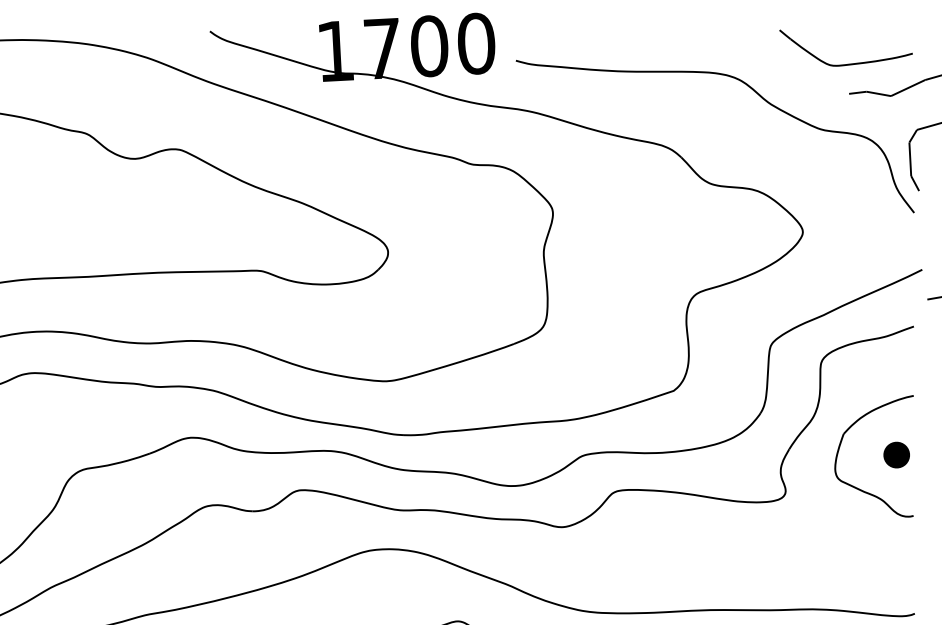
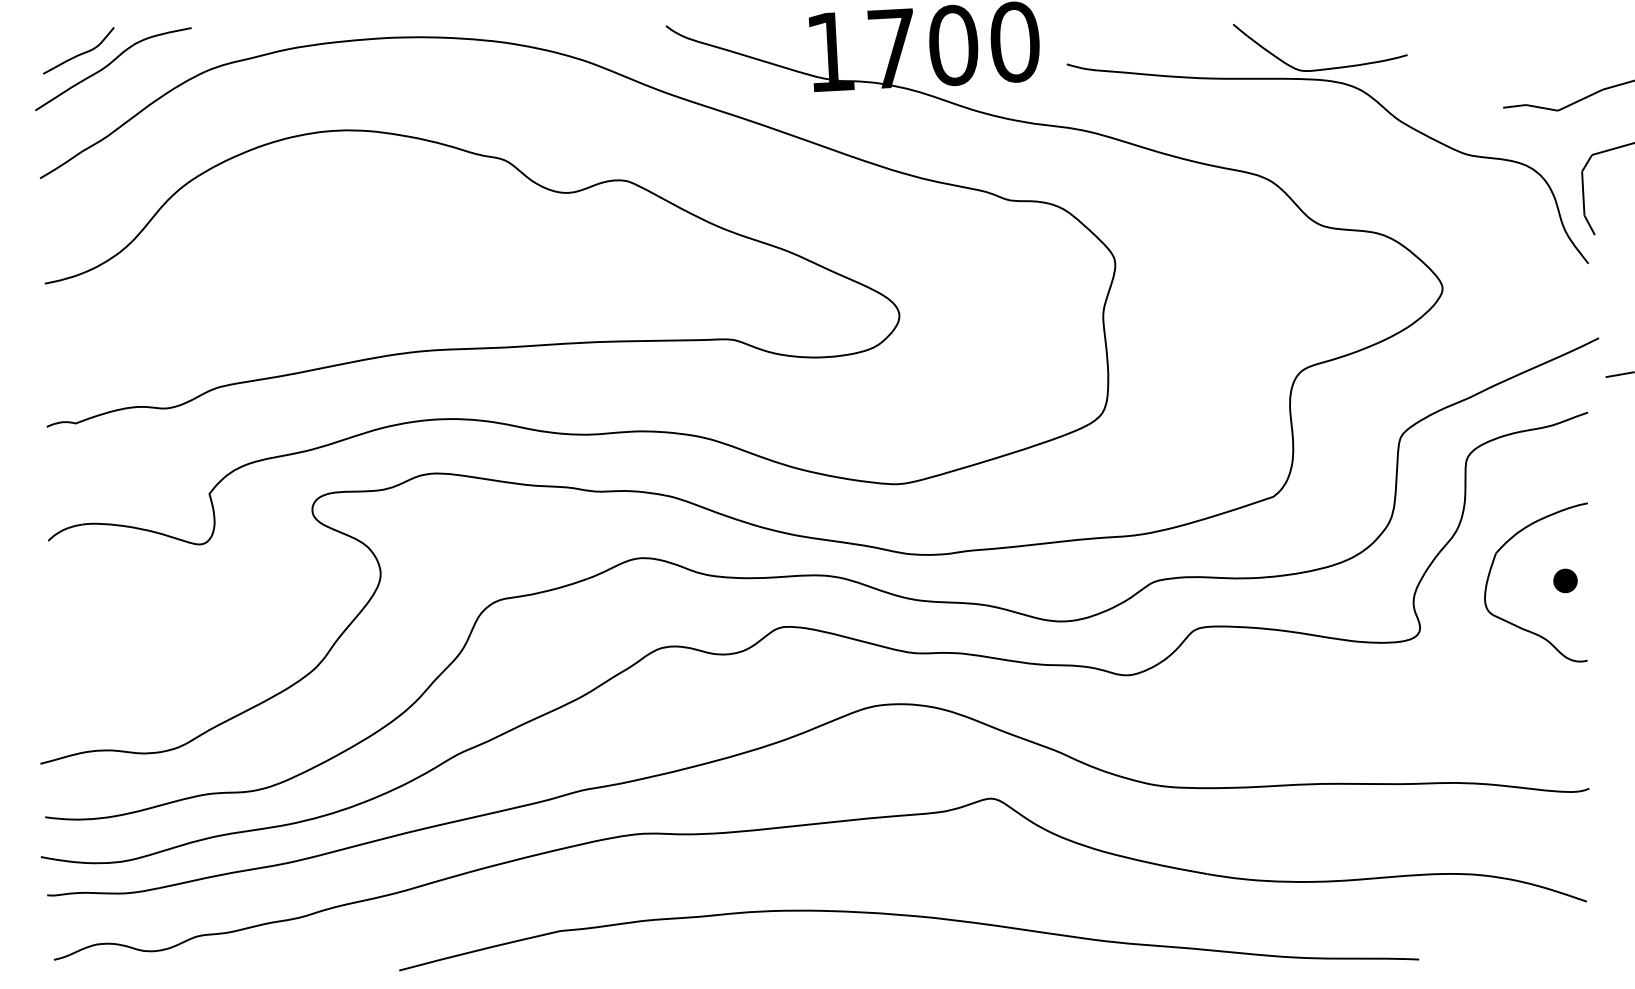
part: (847, 63) -> (1321, 68), moved
part: (896, 454) -> (1565, 580), size x0.7

